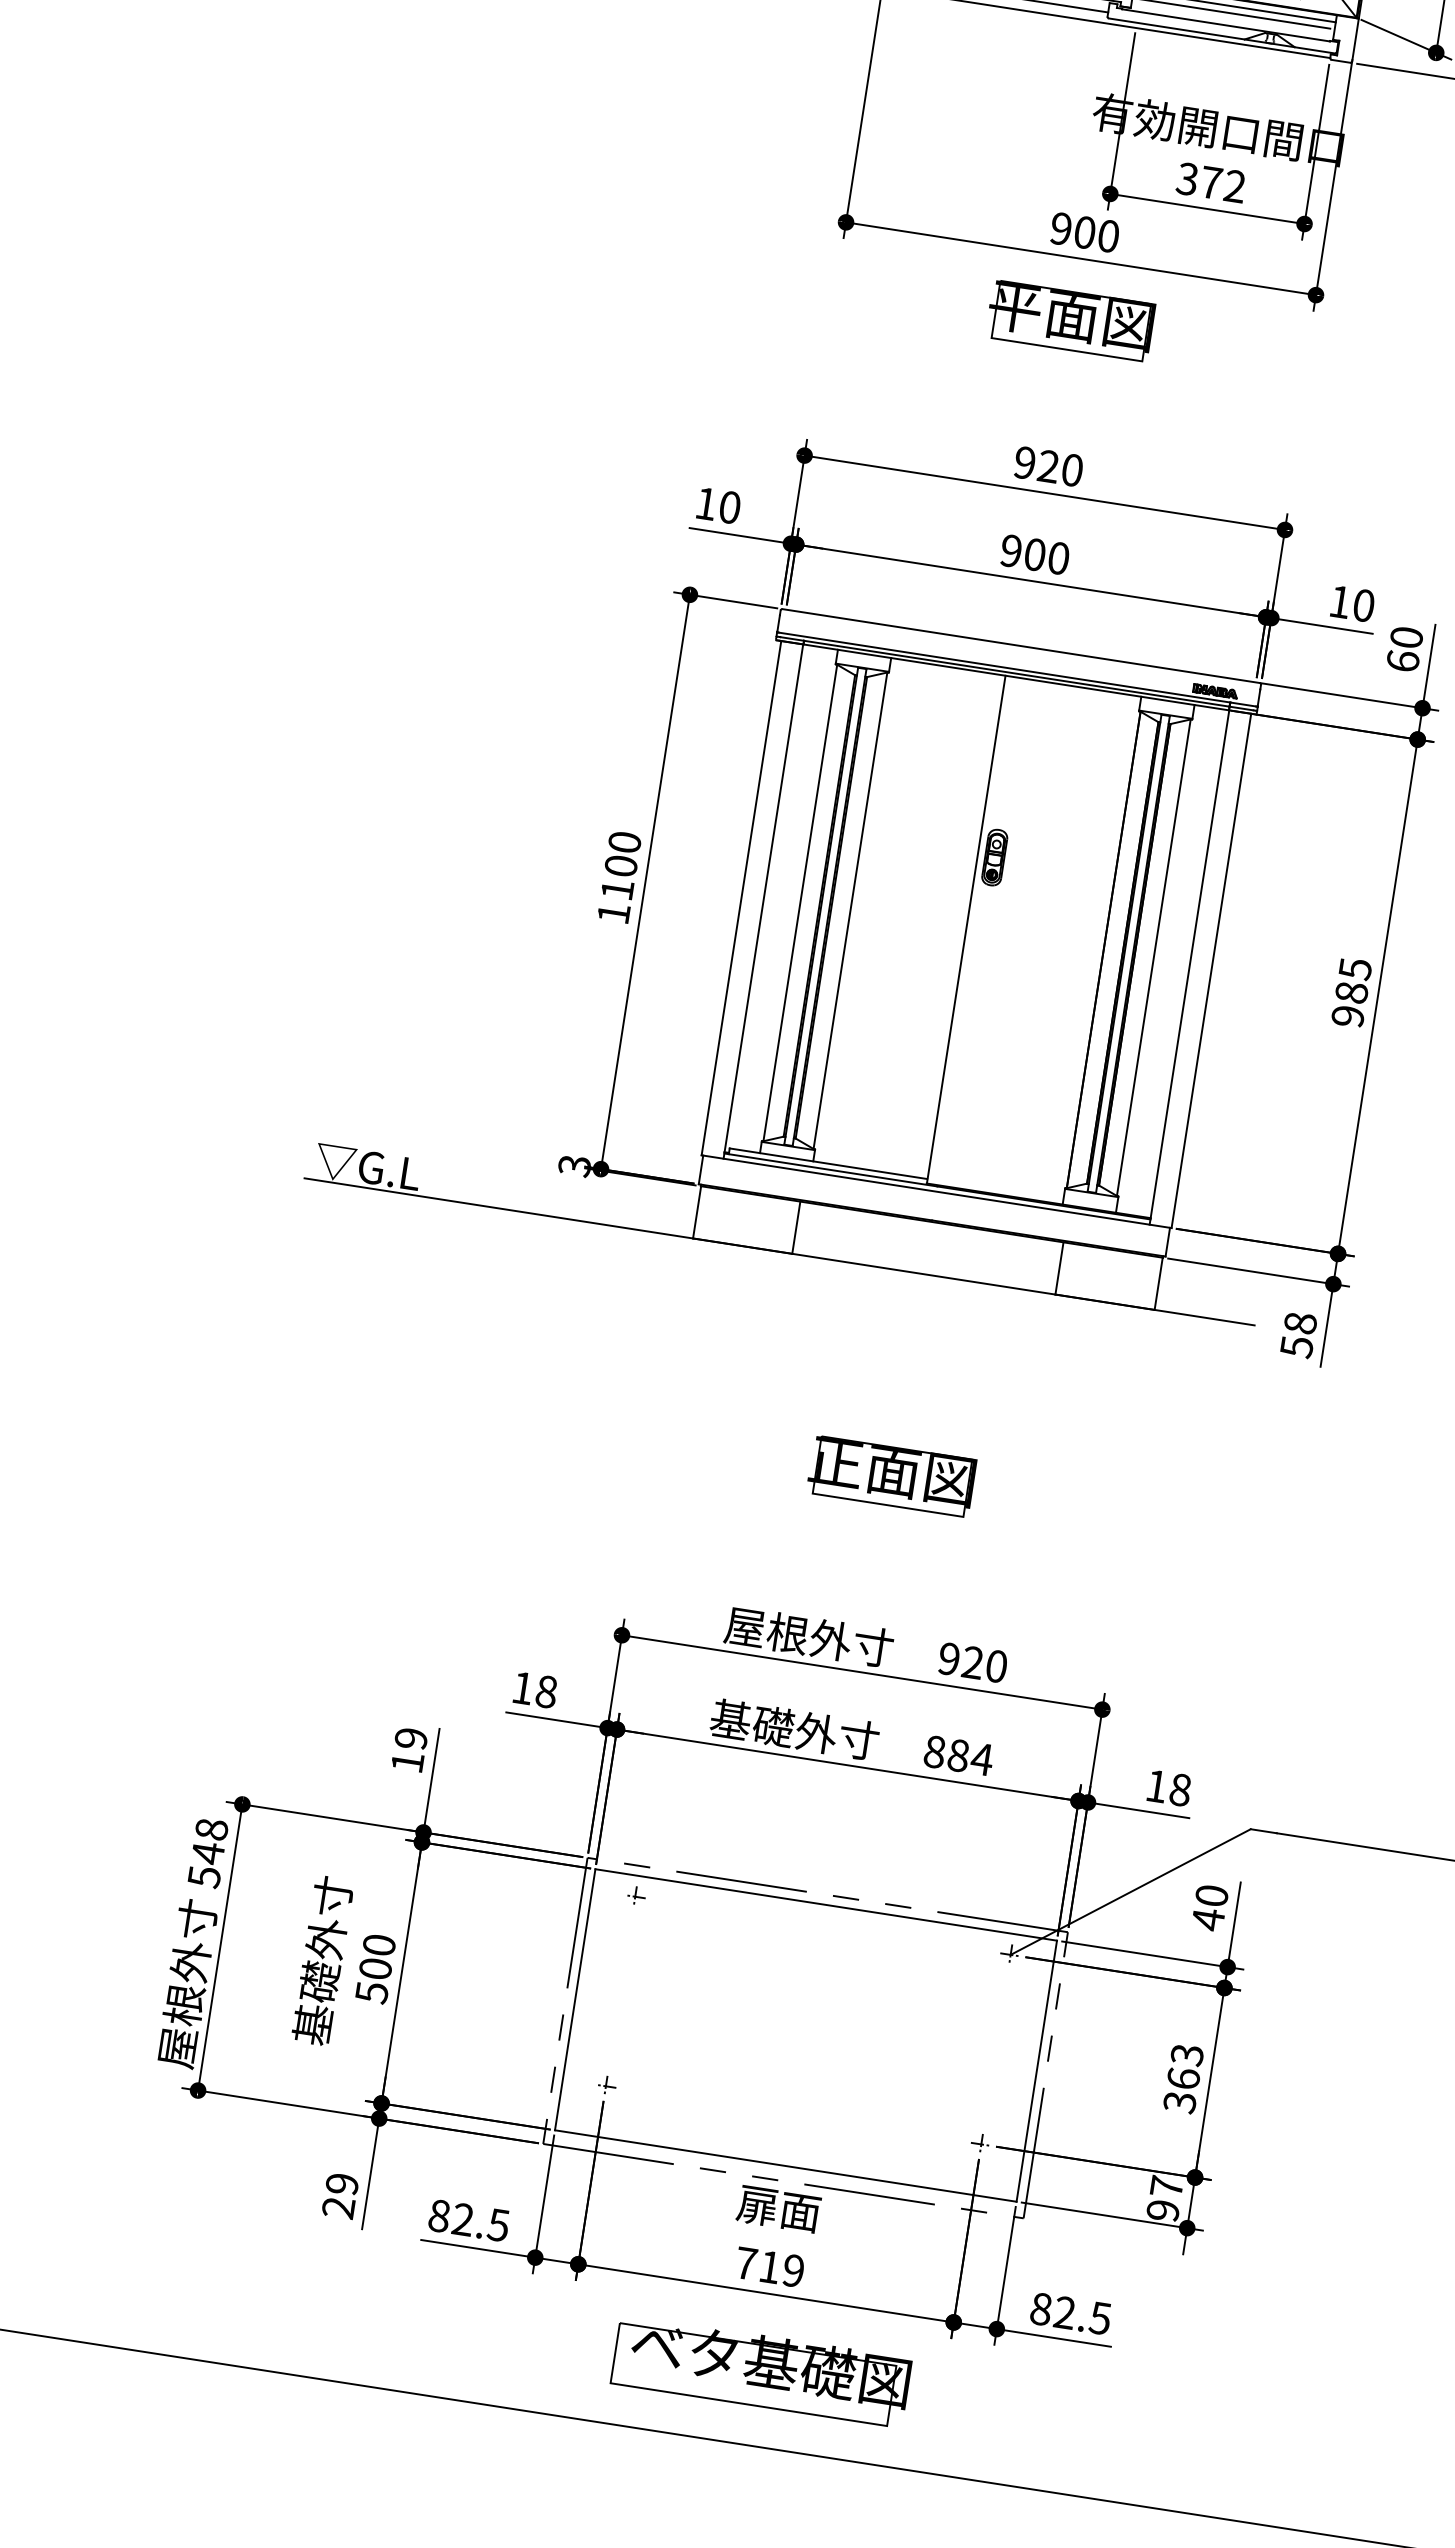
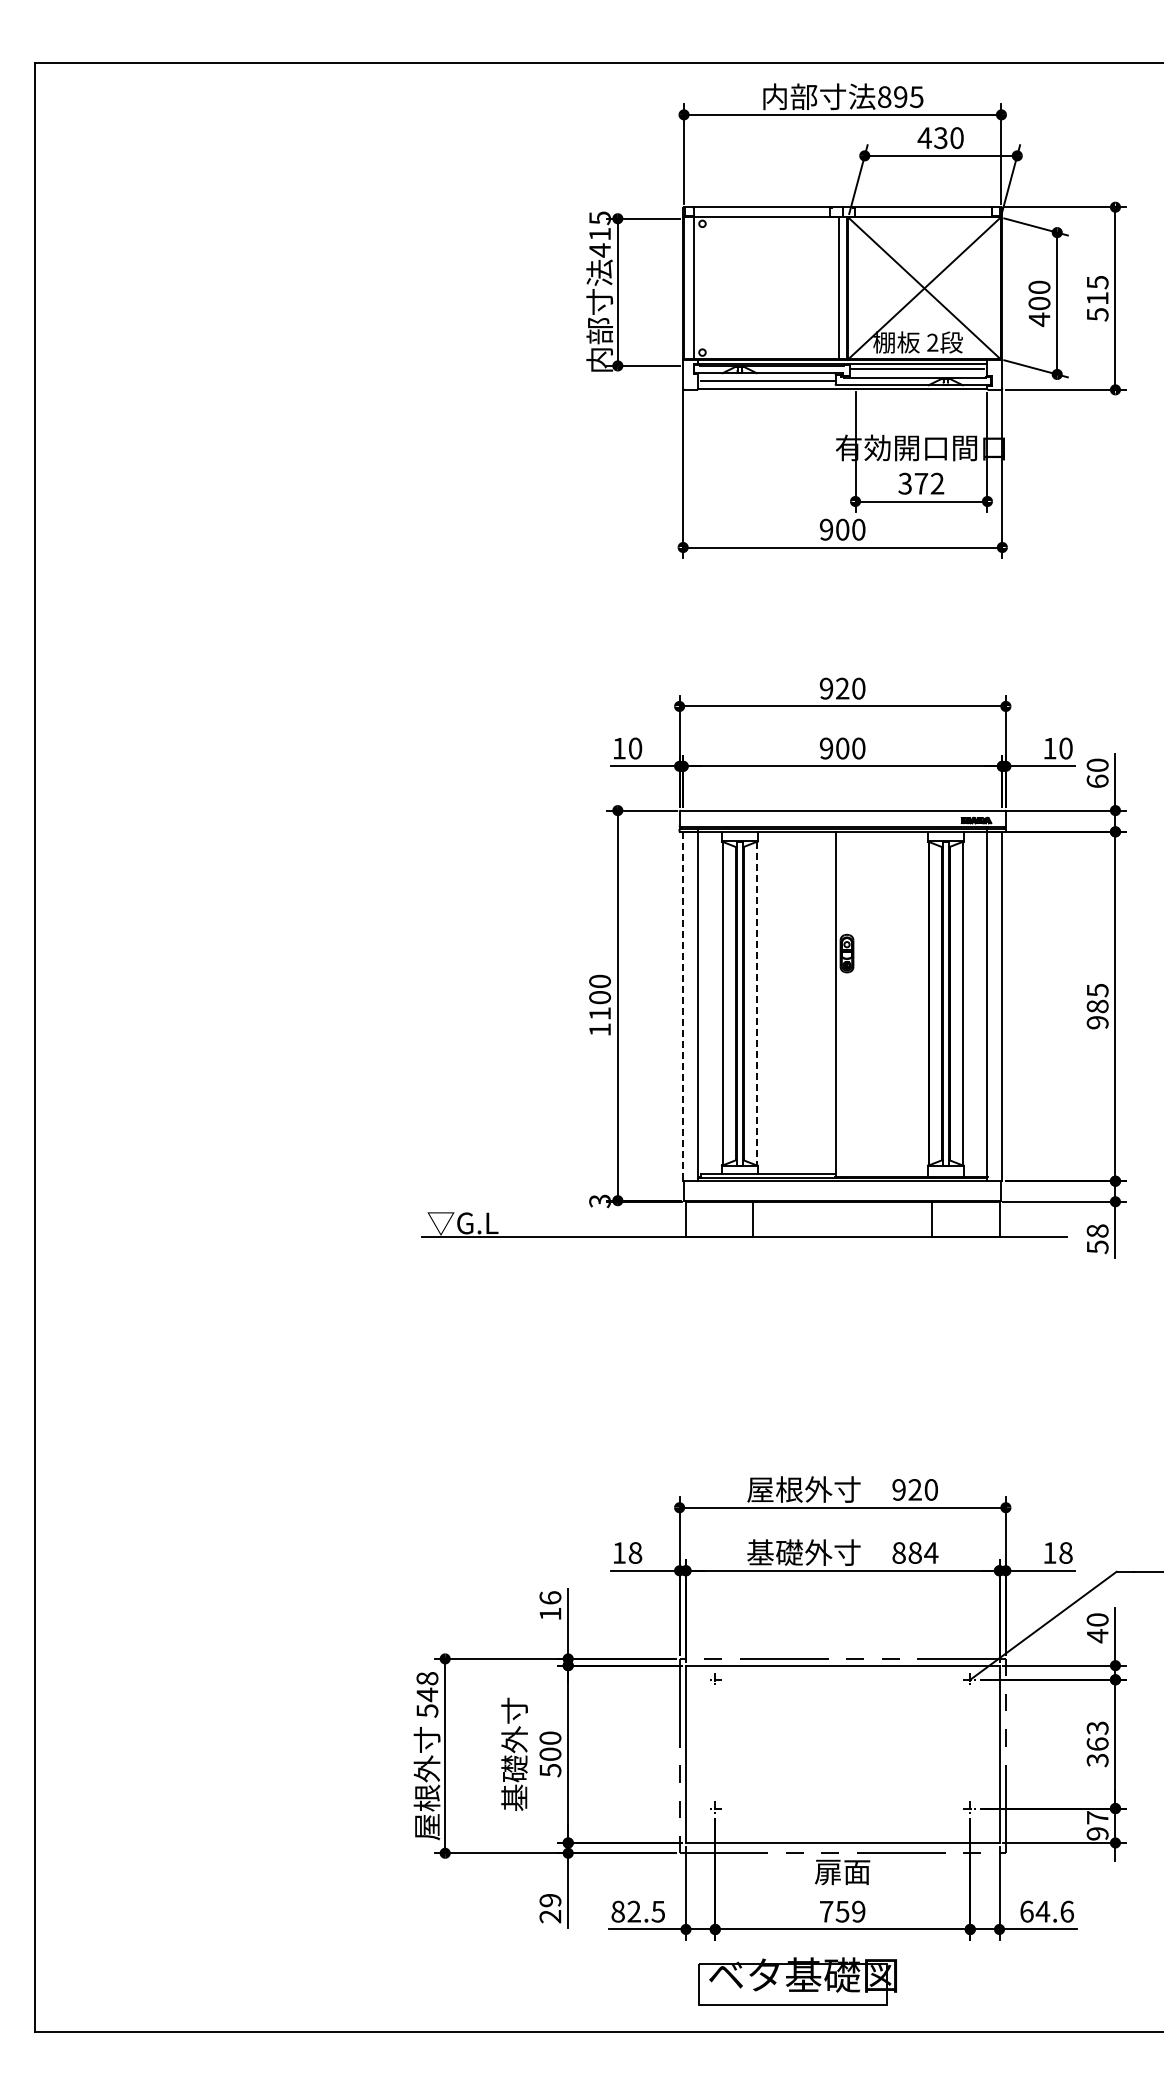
part: (1069, 320) -> (841, 589), removed
line: (741, 898) -> (683, 1006), solid -> dashed
line: (850, 910) -> (756, 1003), solid -> dashed
part: (890, 1476) -> (841, 1374), removed
text: (411, 1738) -> (550, 1597), 19 -> 16
text: (769, 2266) -> (842, 1911), 719 -> 759
text: (1070, 2313) -> (1046, 1911), 82.5 -> 64.6
part: (761, 2371) -> (797, 1981), moved

